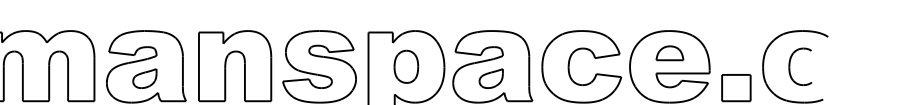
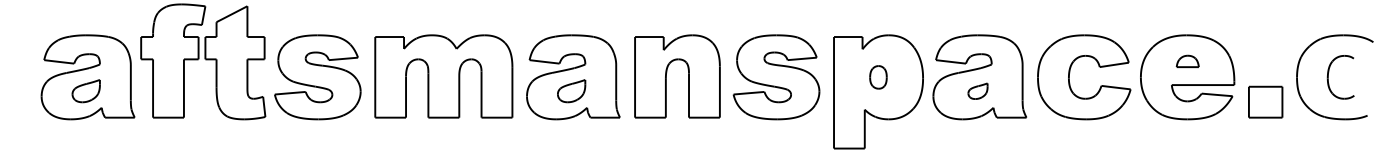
part: (669, 53) -> (1187, 61), size x0.7
part: (406, 66) -> (878, 77), size x0.6
part: (490, 78) -> (977, 91), size x0.7

